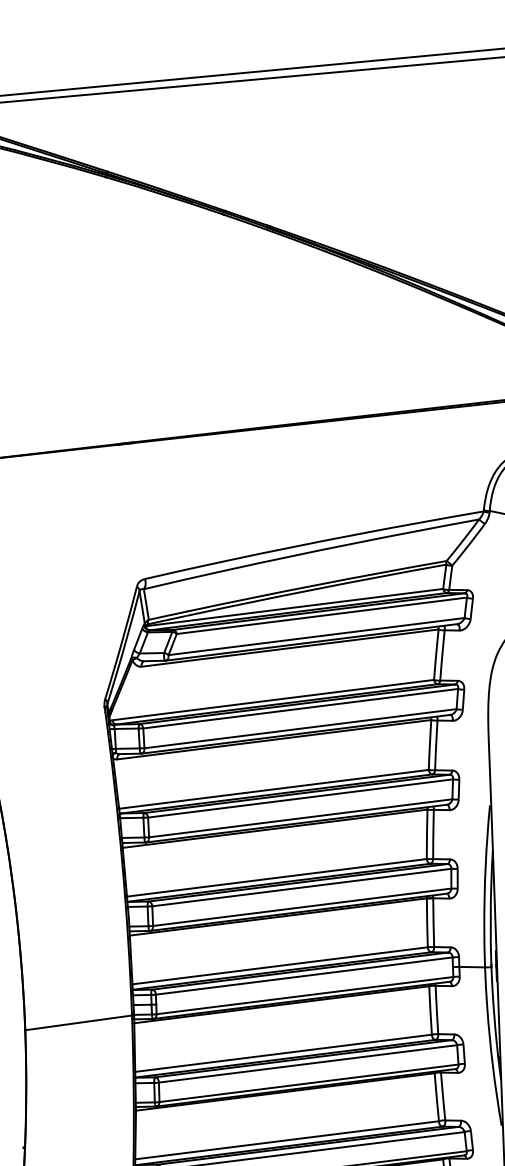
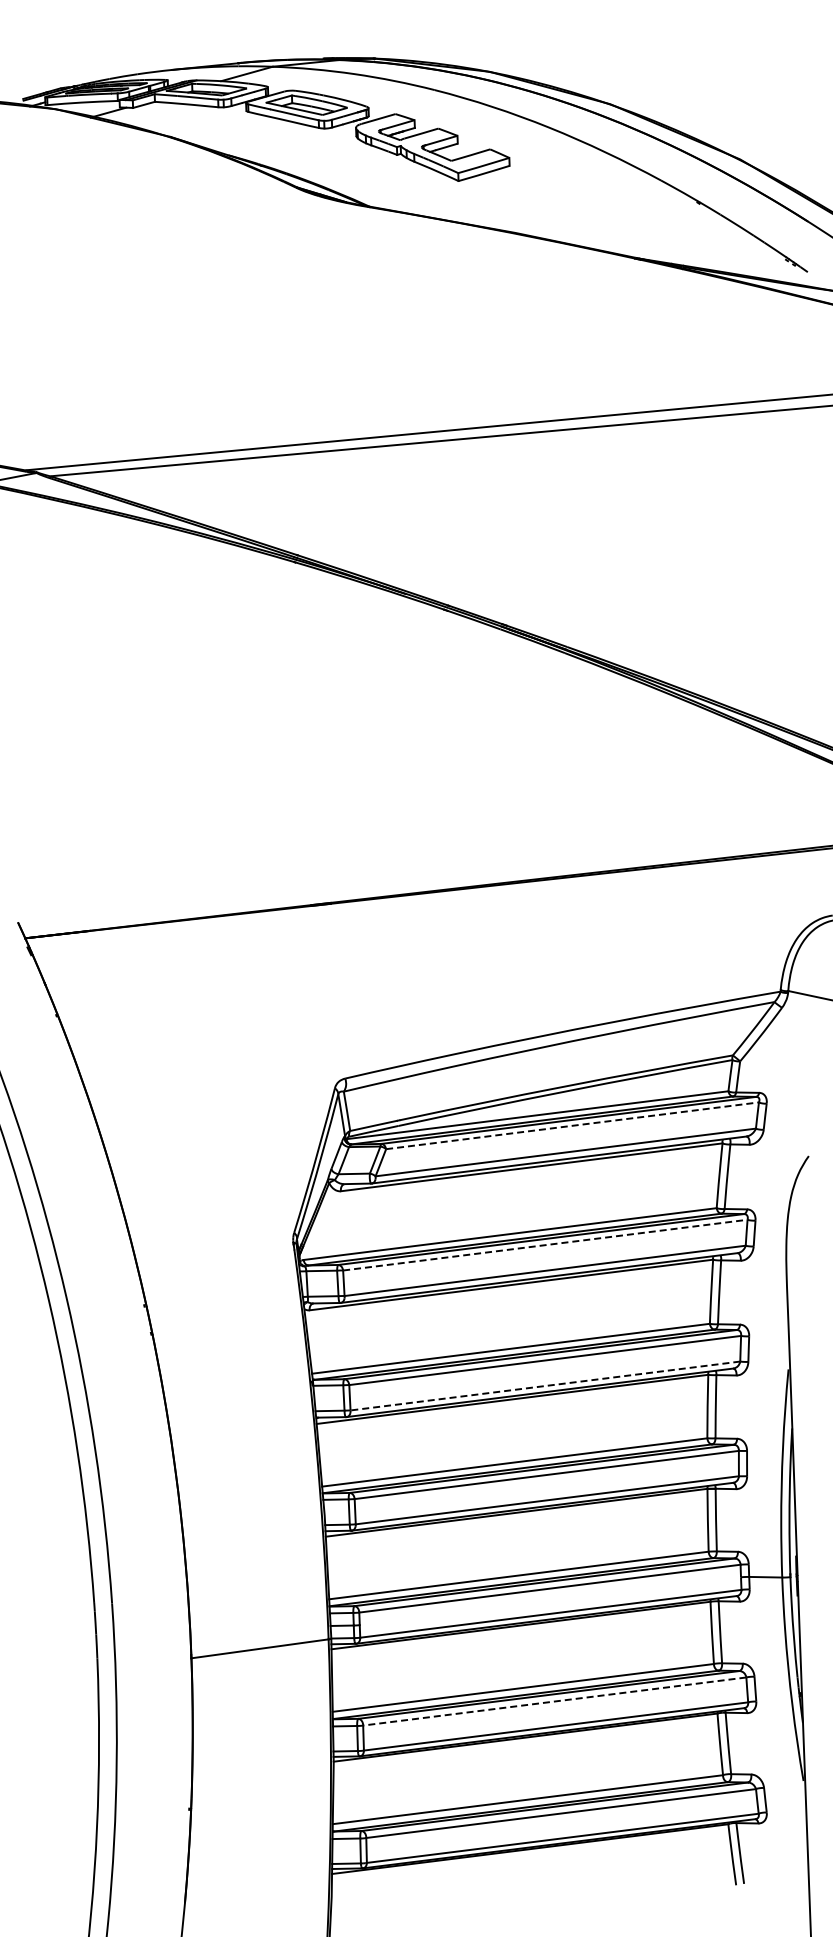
line: (321, 615) -> (572, 1125), solid -> dashed
line: (300, 708) -> (545, 1245), solid -> dashed
line: (300, 818) -> (544, 1386), solid -> dashed
line: (307, 1063) -> (554, 1701), solid -> dashed

